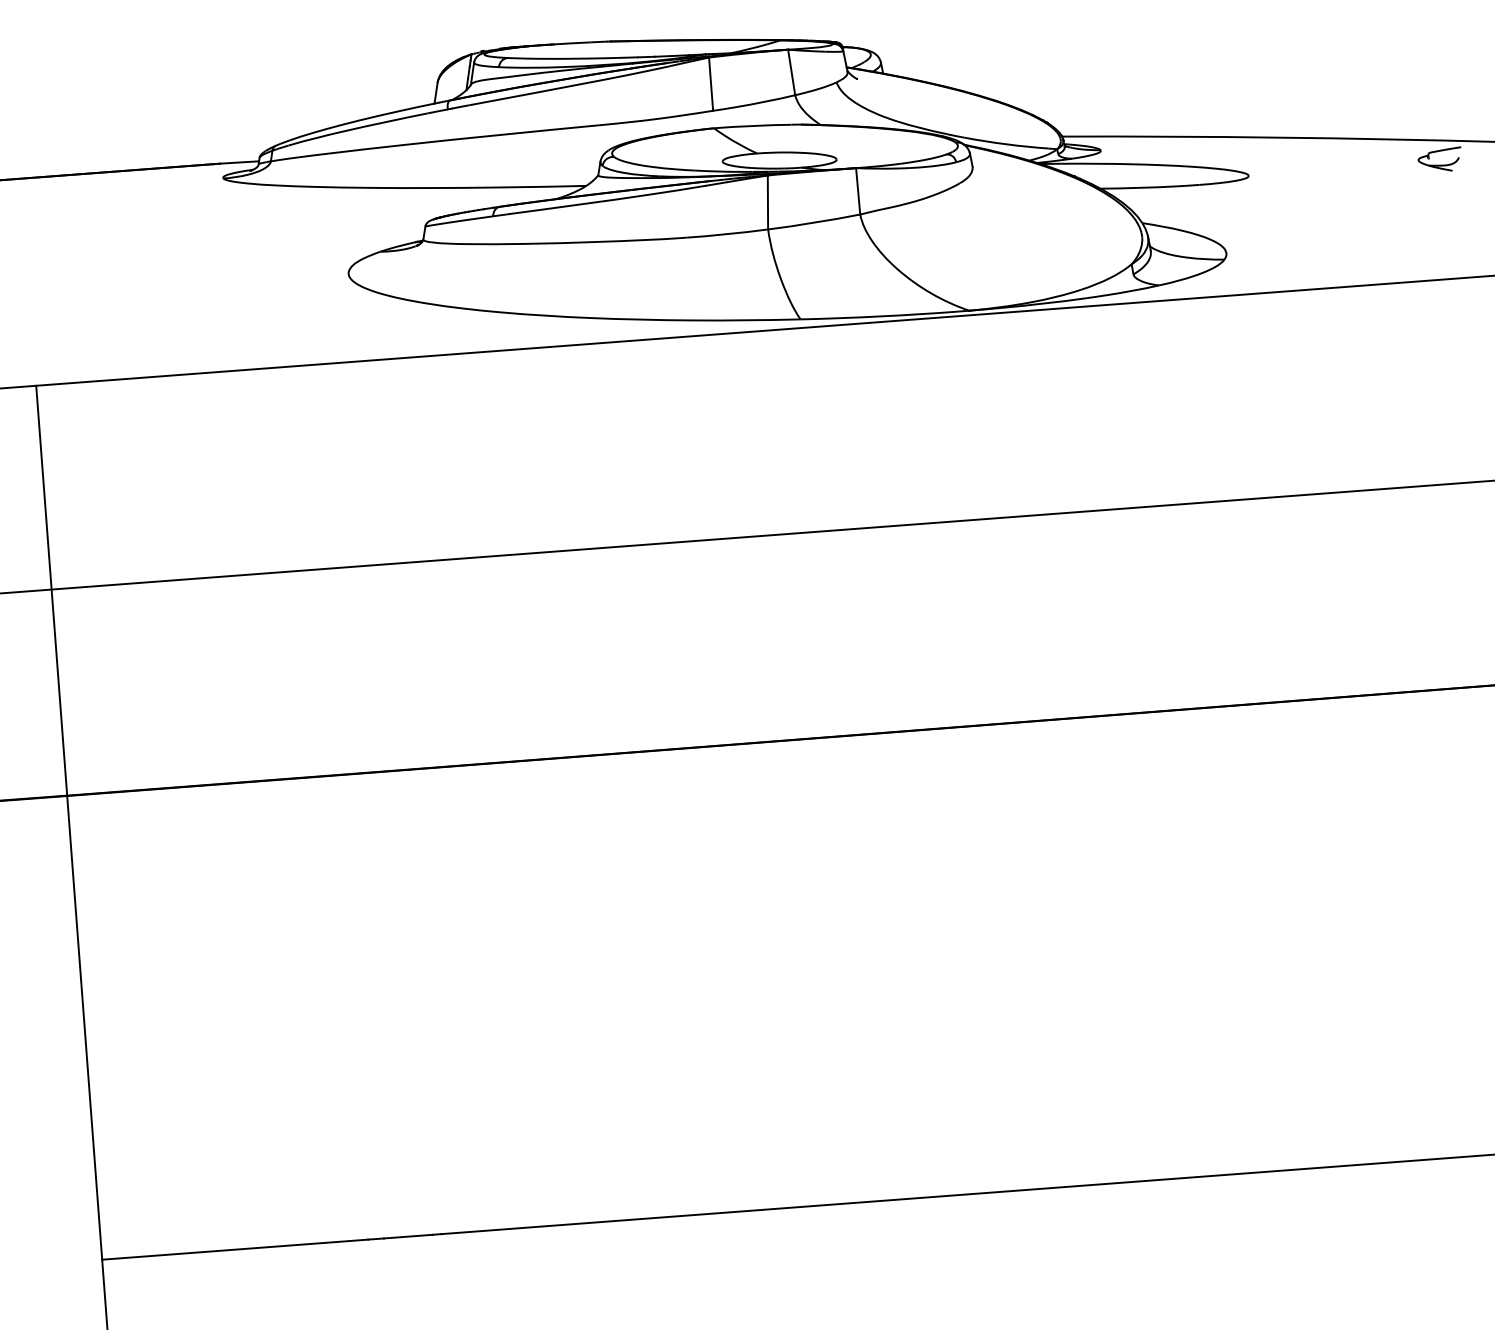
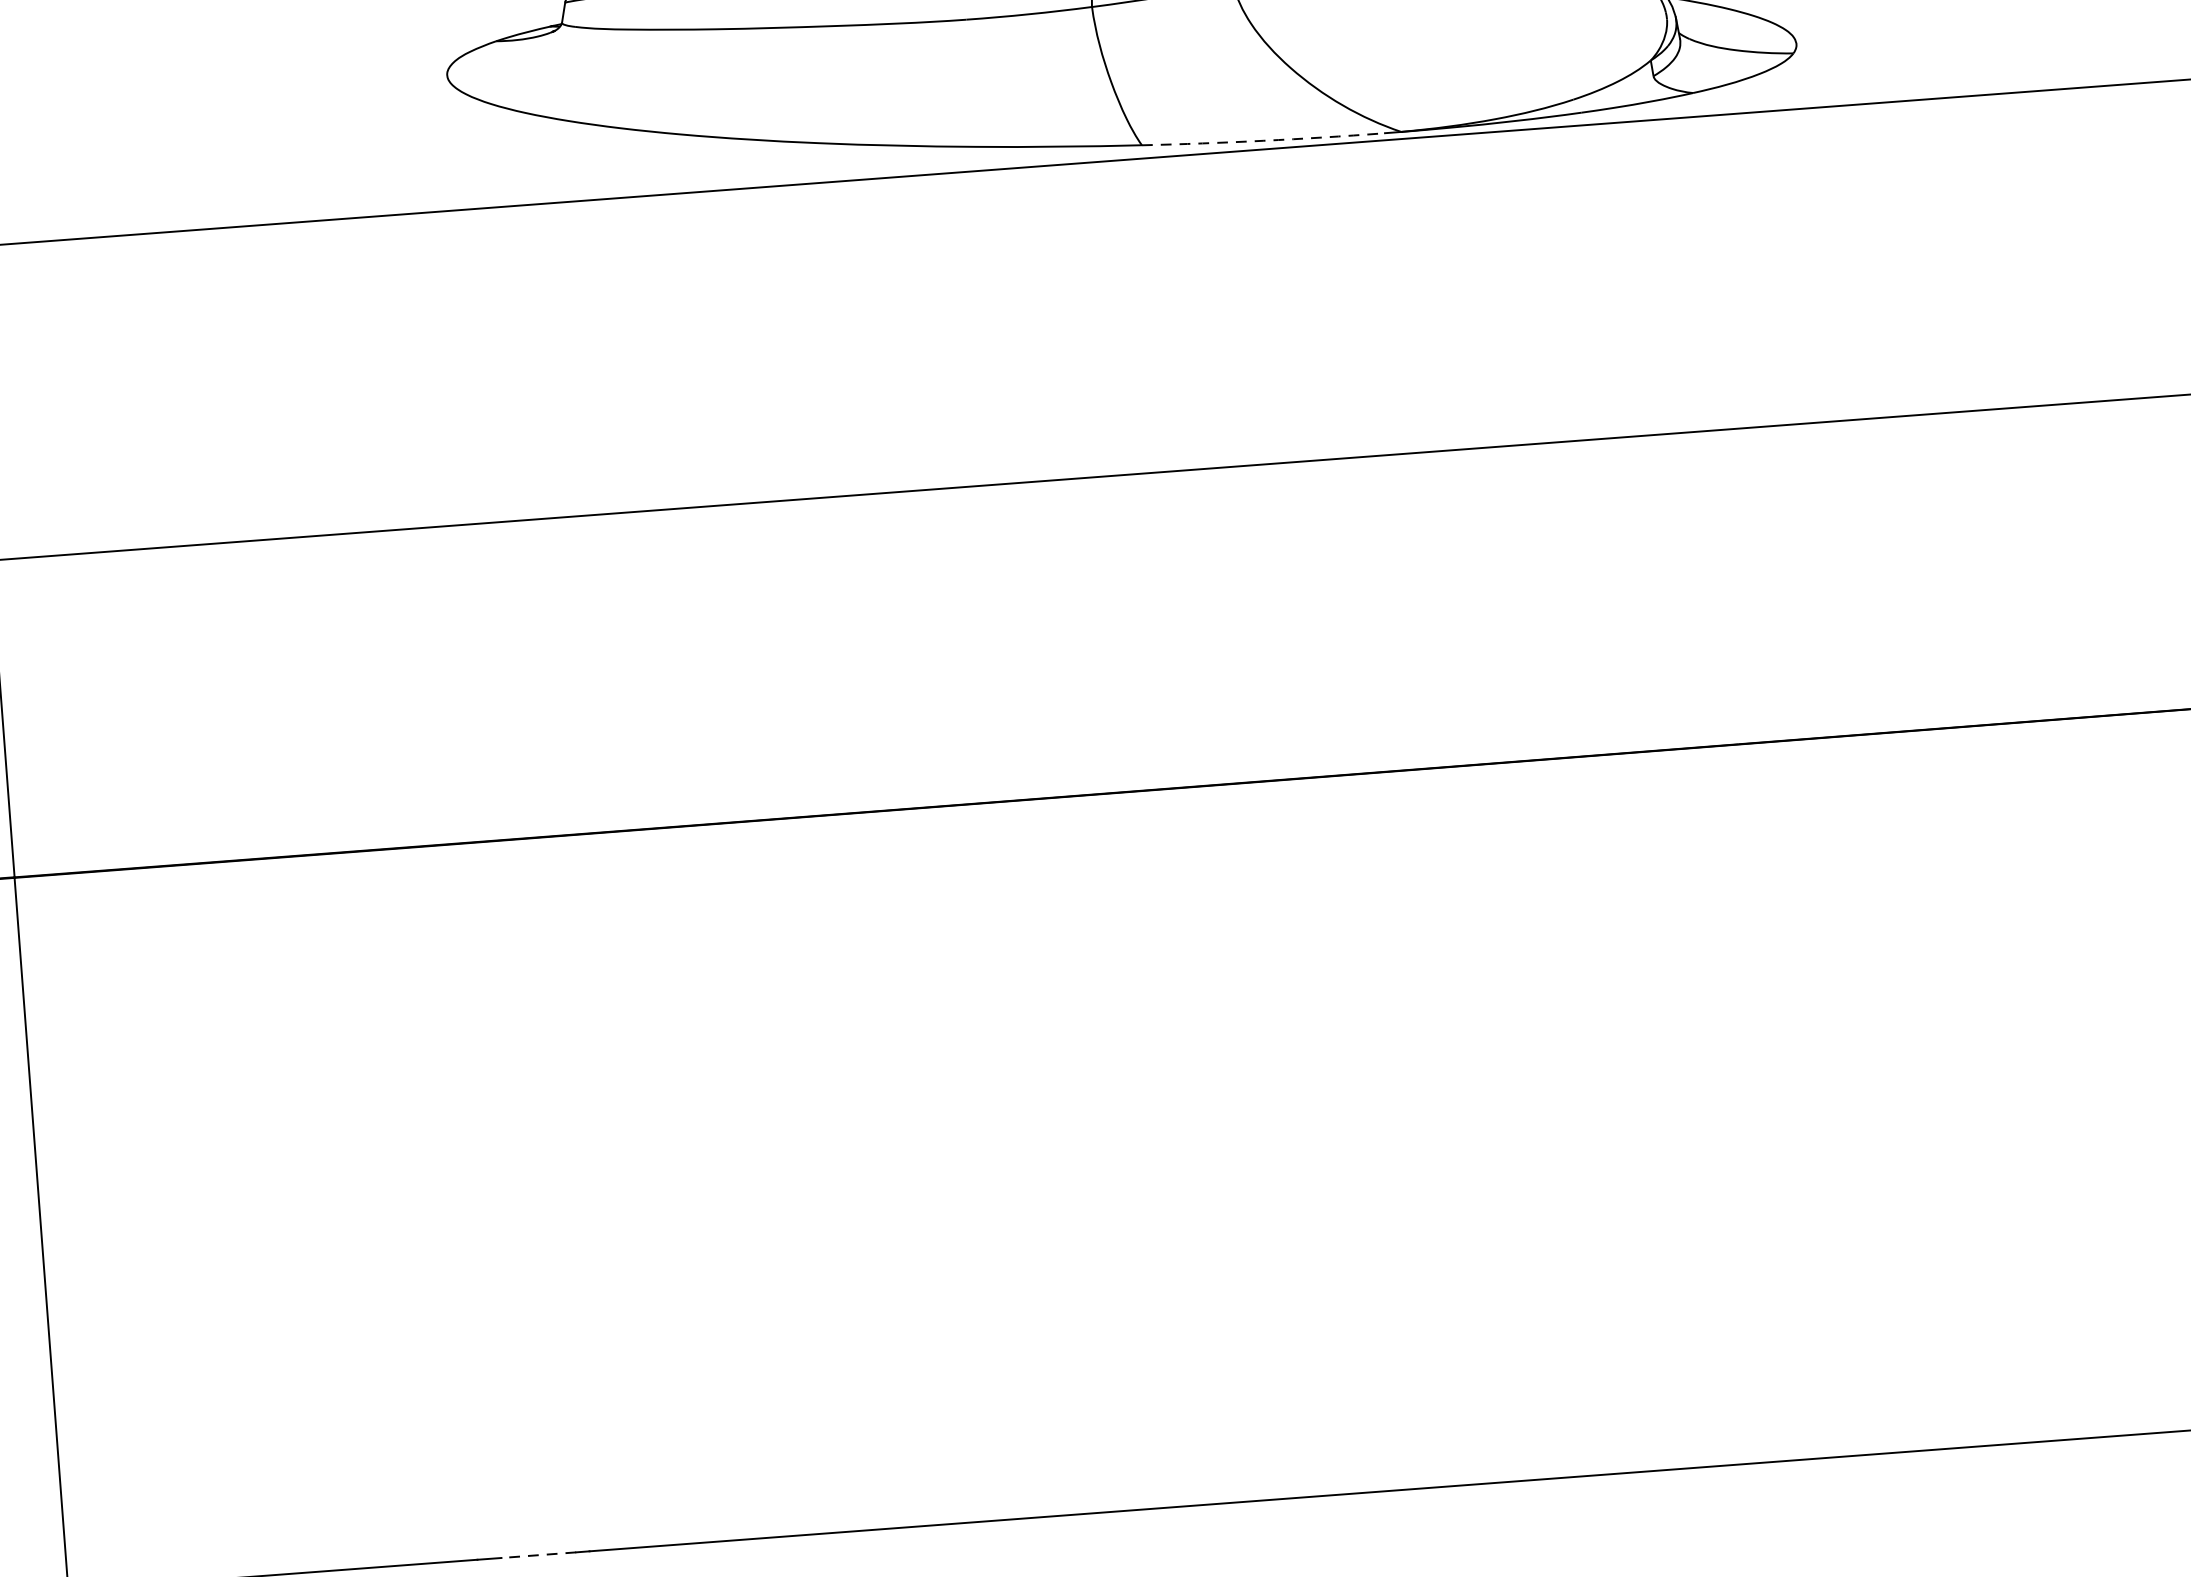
arc: (879, 316) -> (1263, 140), solid -> dashed
line: (407, 1236) -> (537, 1554), solid -> dashed

